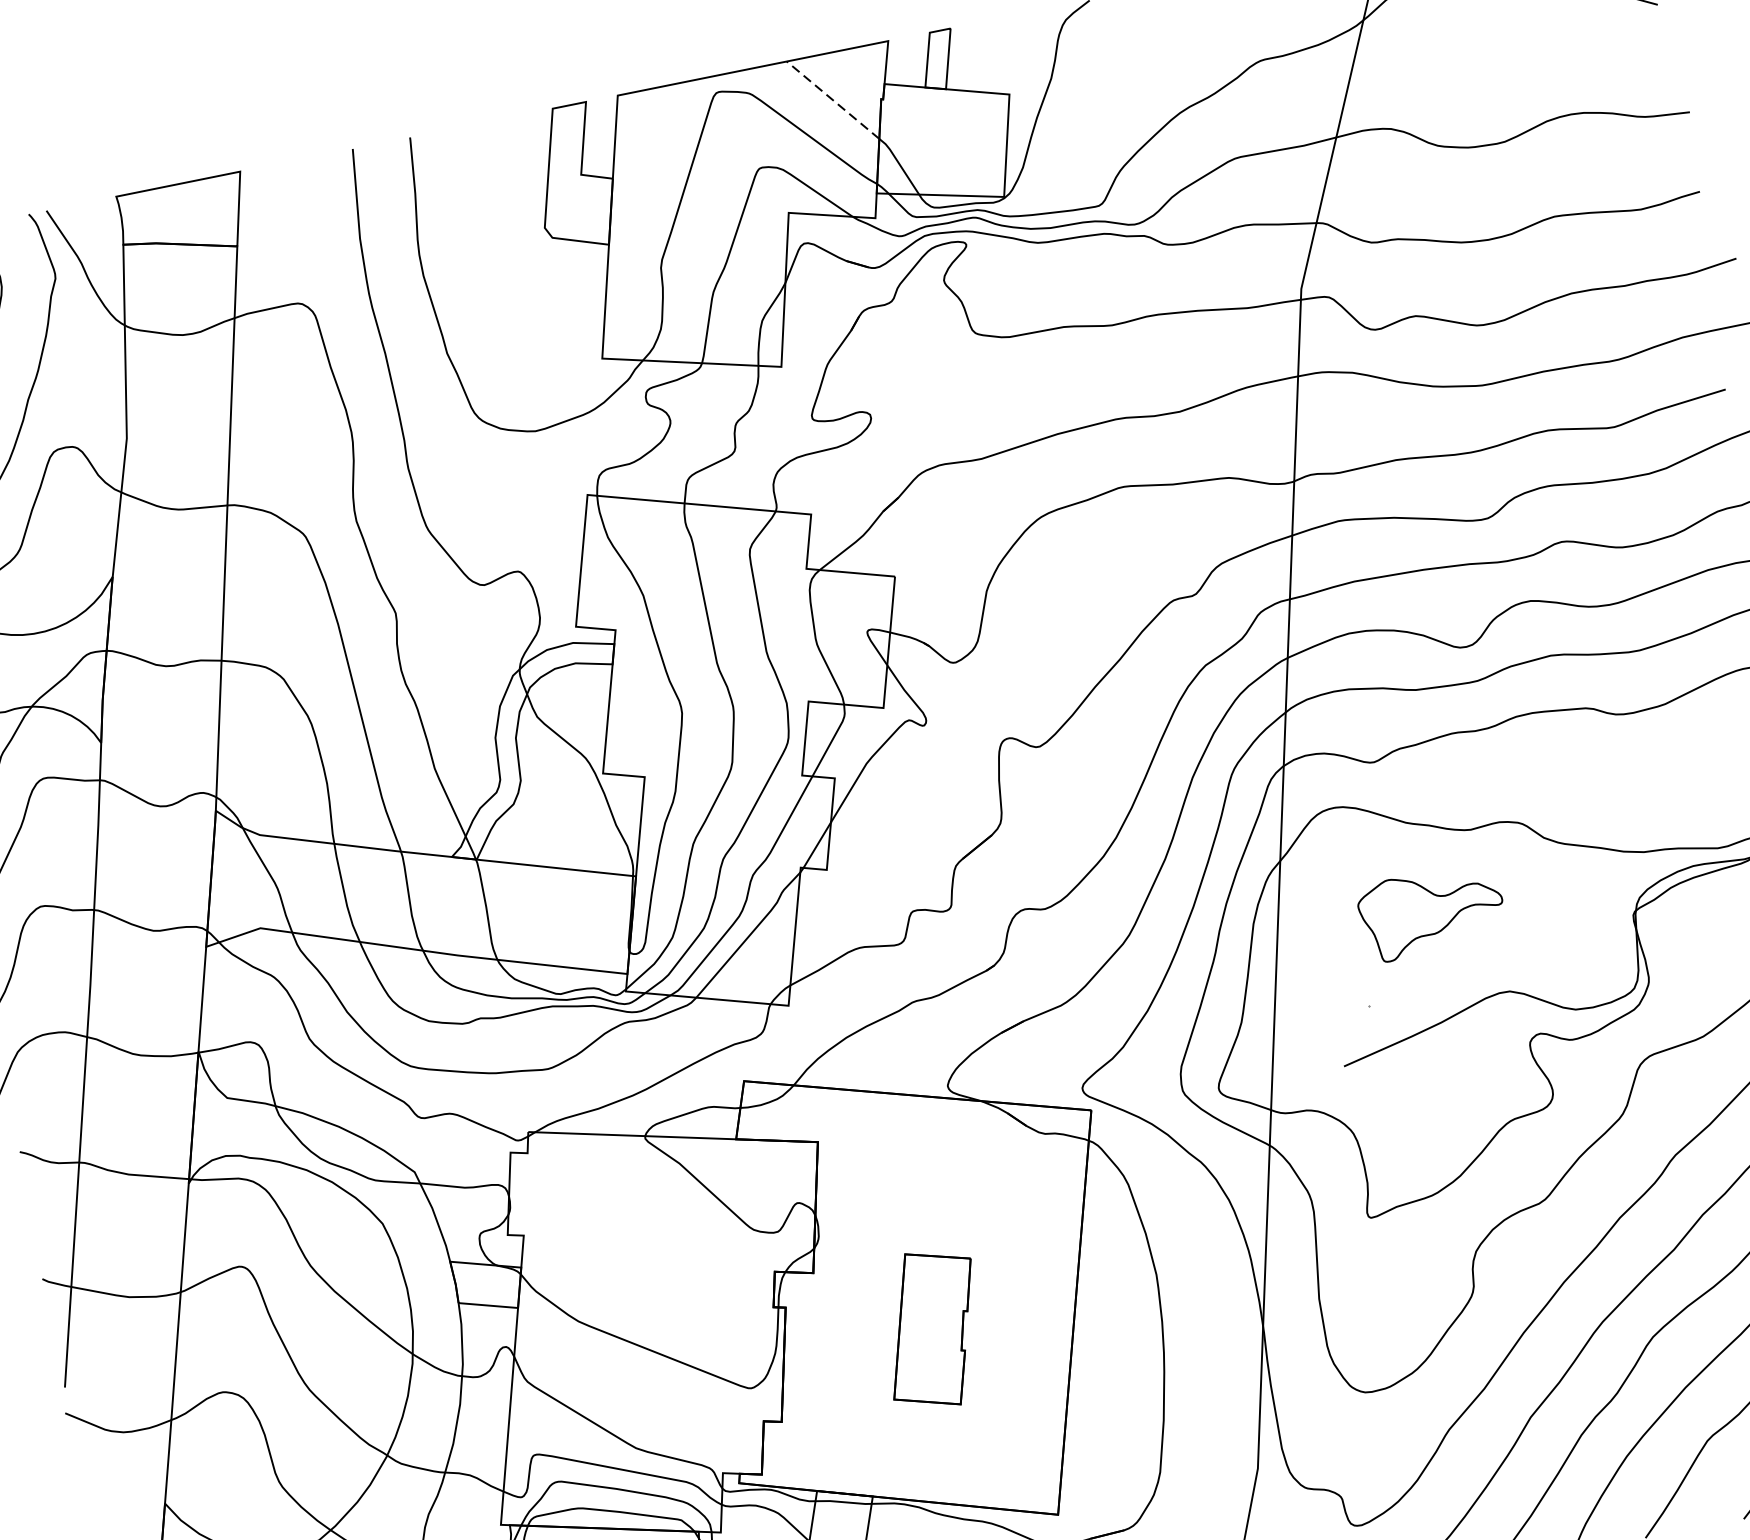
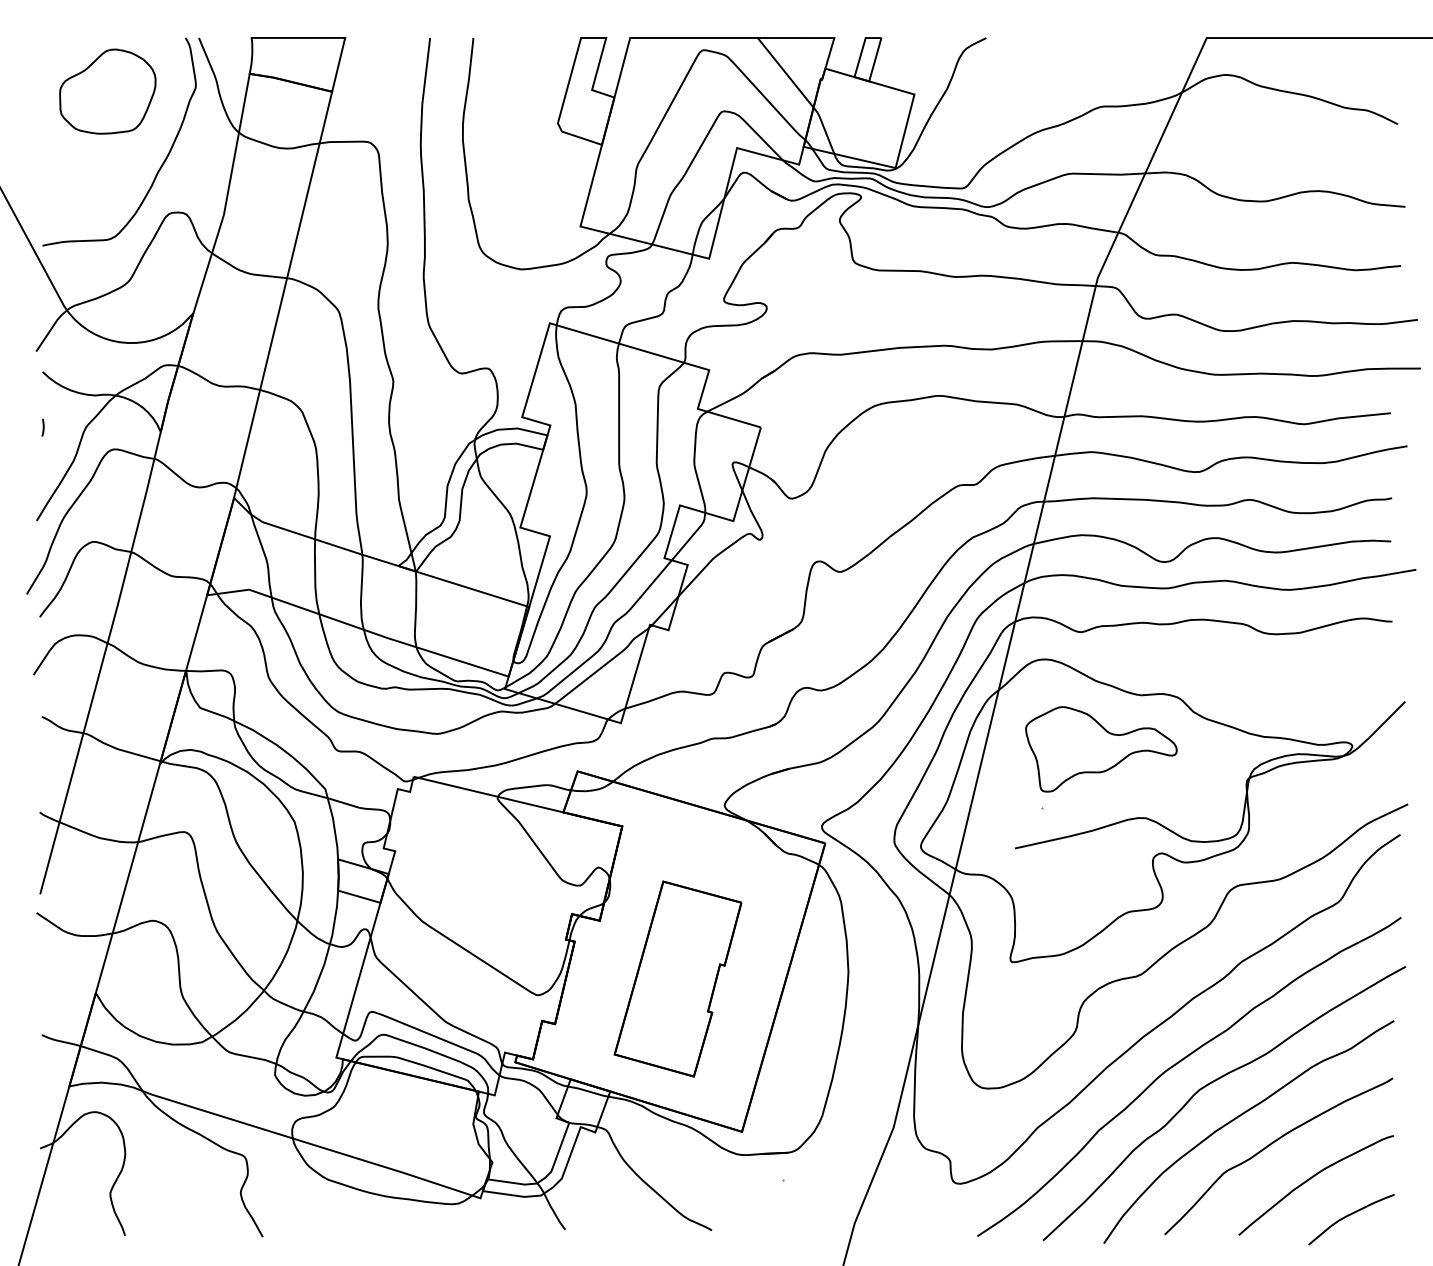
line: (832, 99) -> (785, 72), dashed -> solid
part: (1432, 912) -> (1101, 749), size x1.43
part: (931, 1328) -> (677, 978), size x1.67

